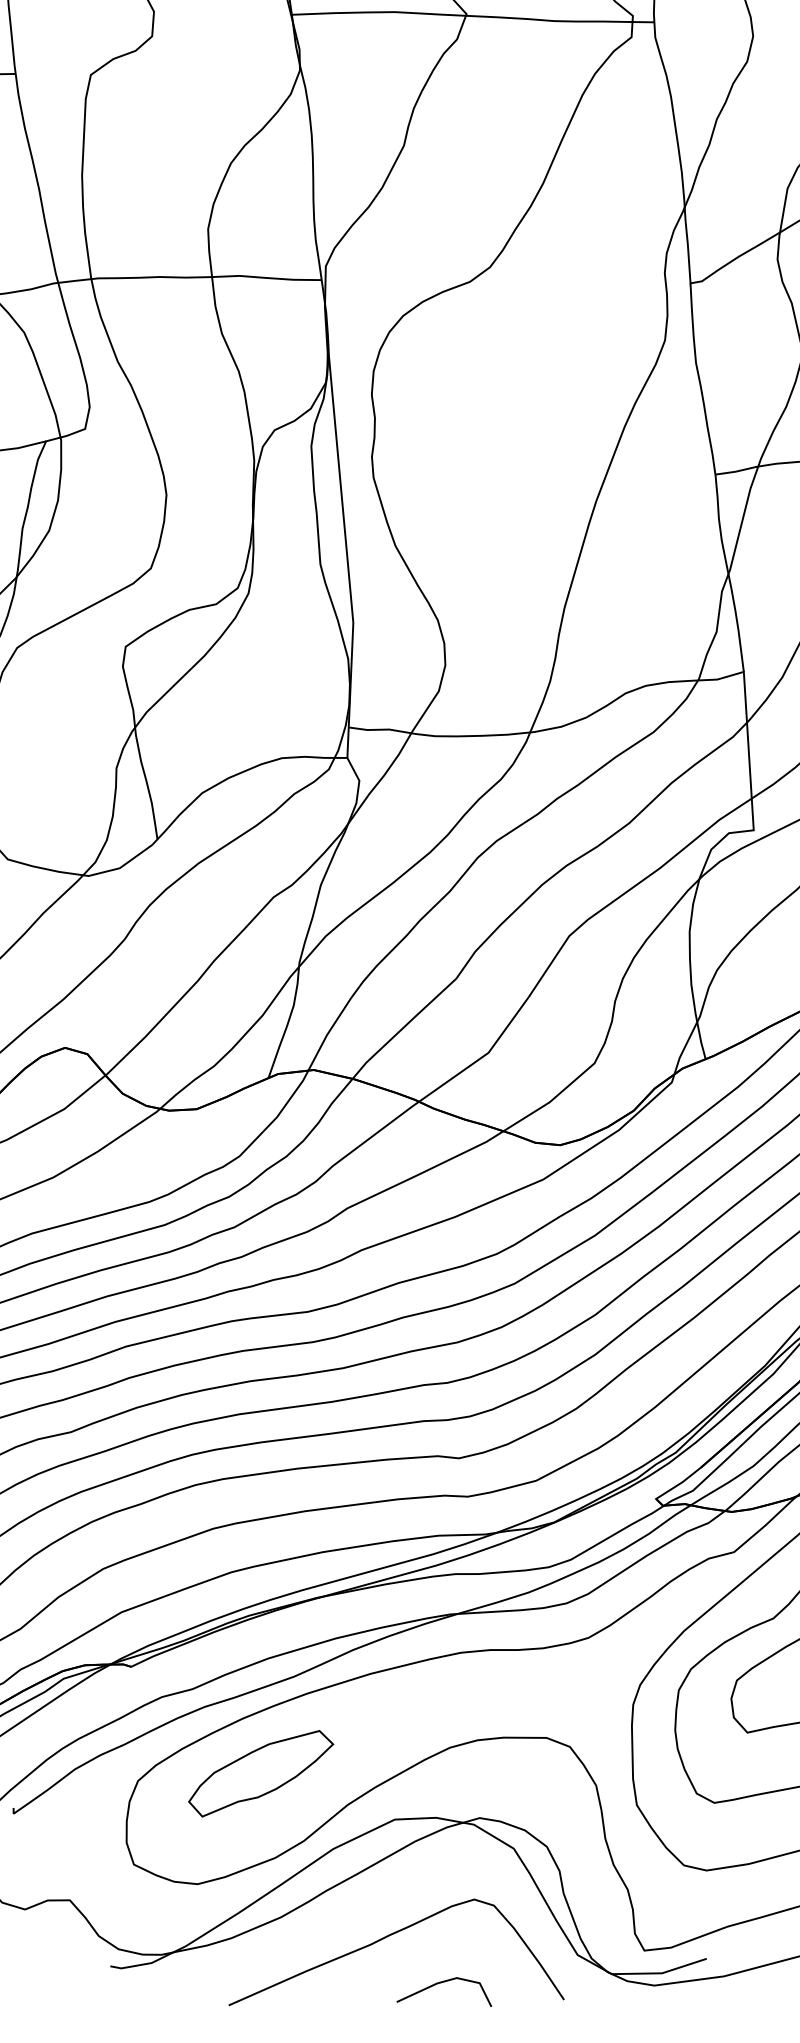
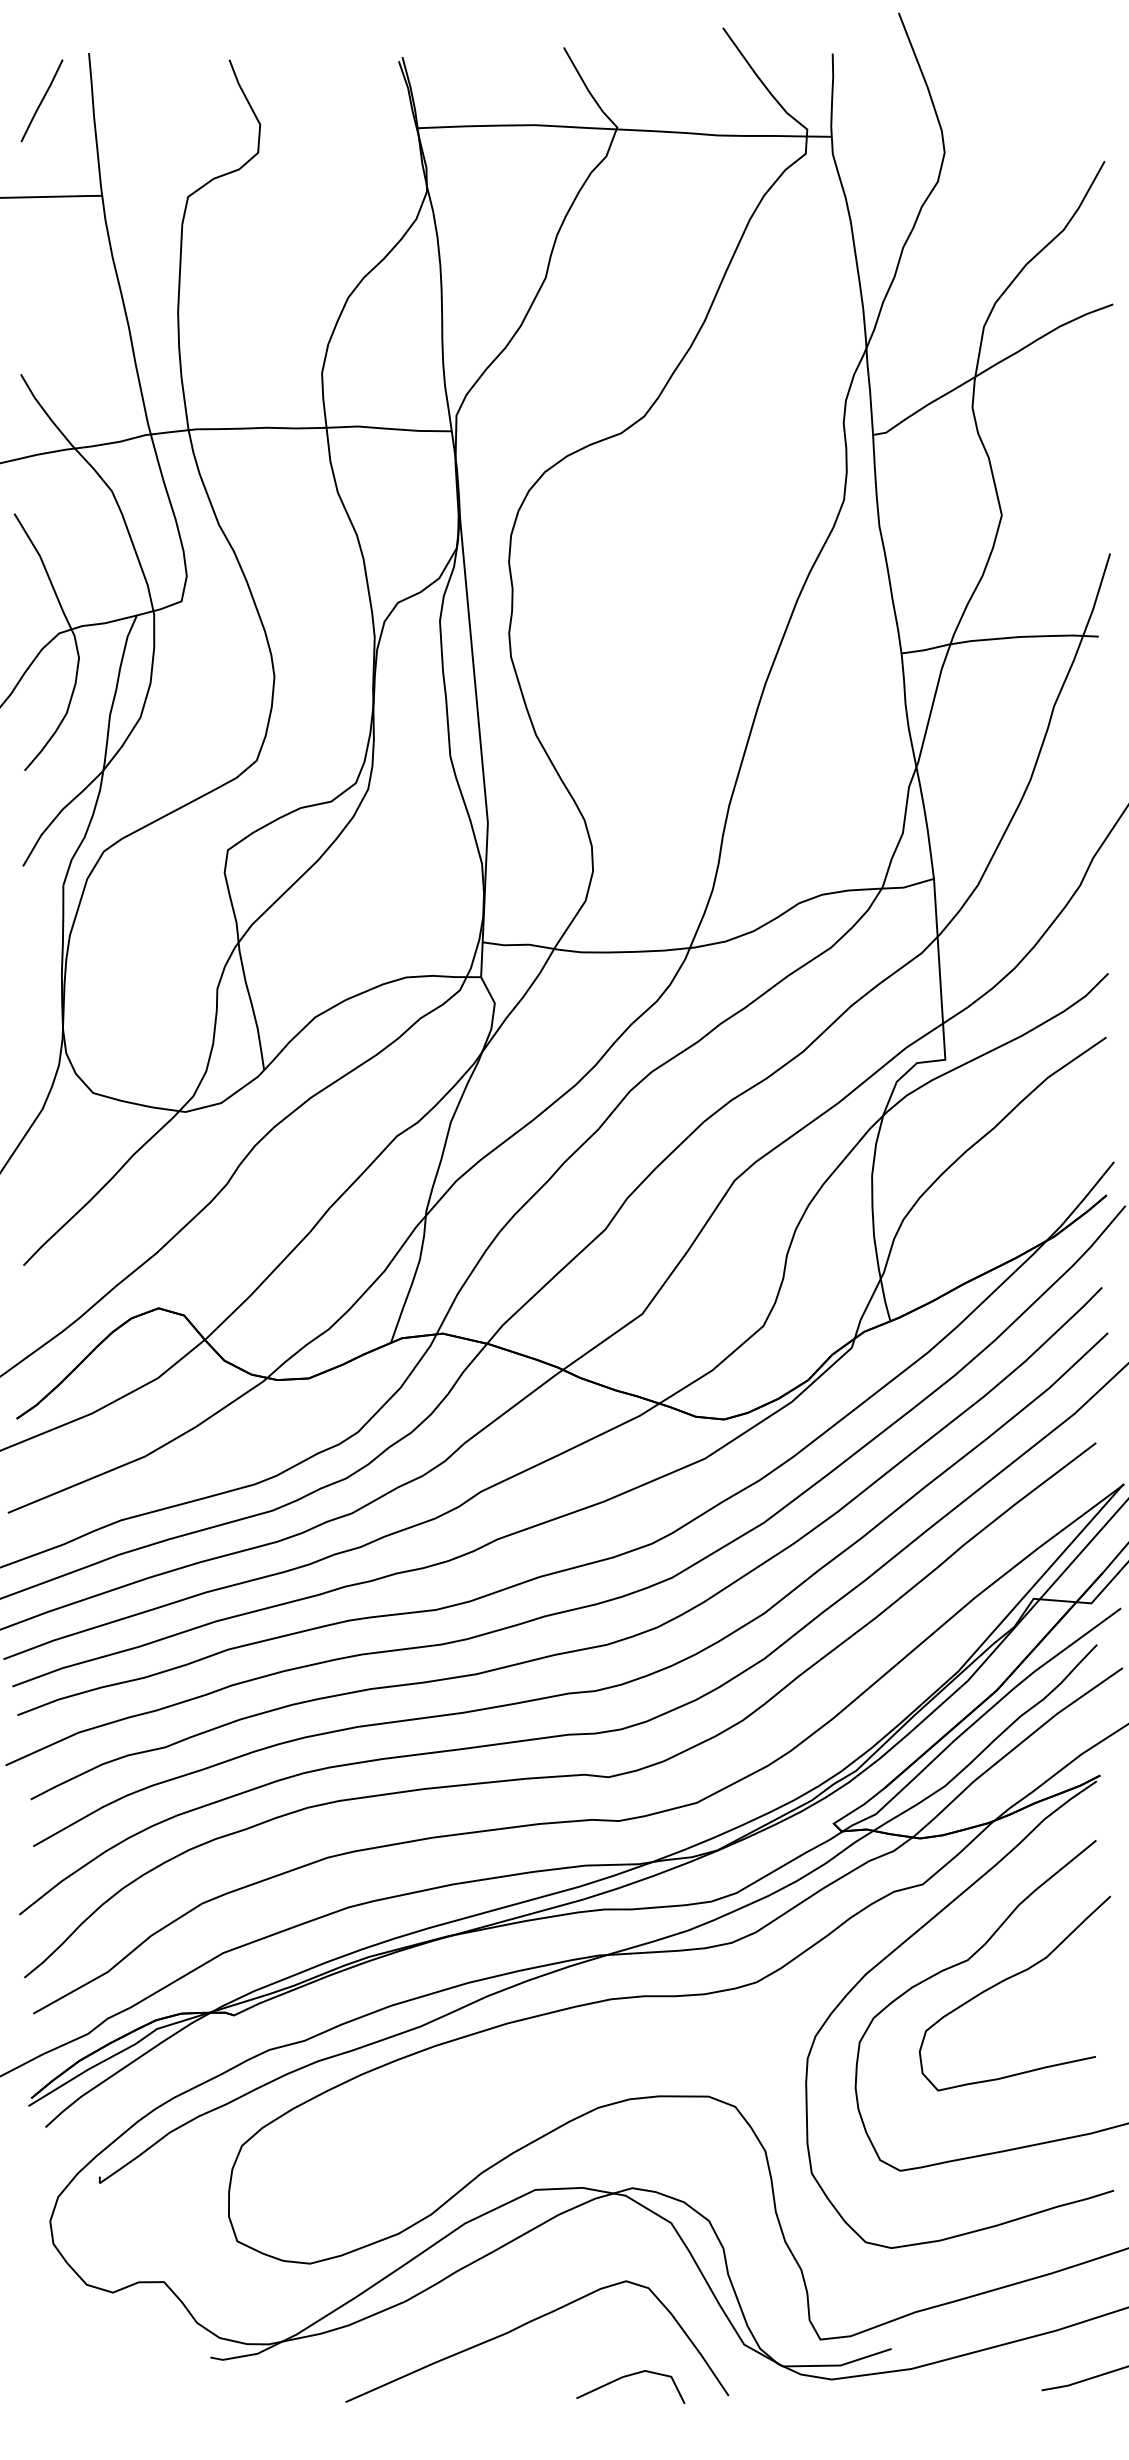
part: (261, 1773) -> (382, 2137), removed
line: (443, 1982) -> (629, 2376), moved

